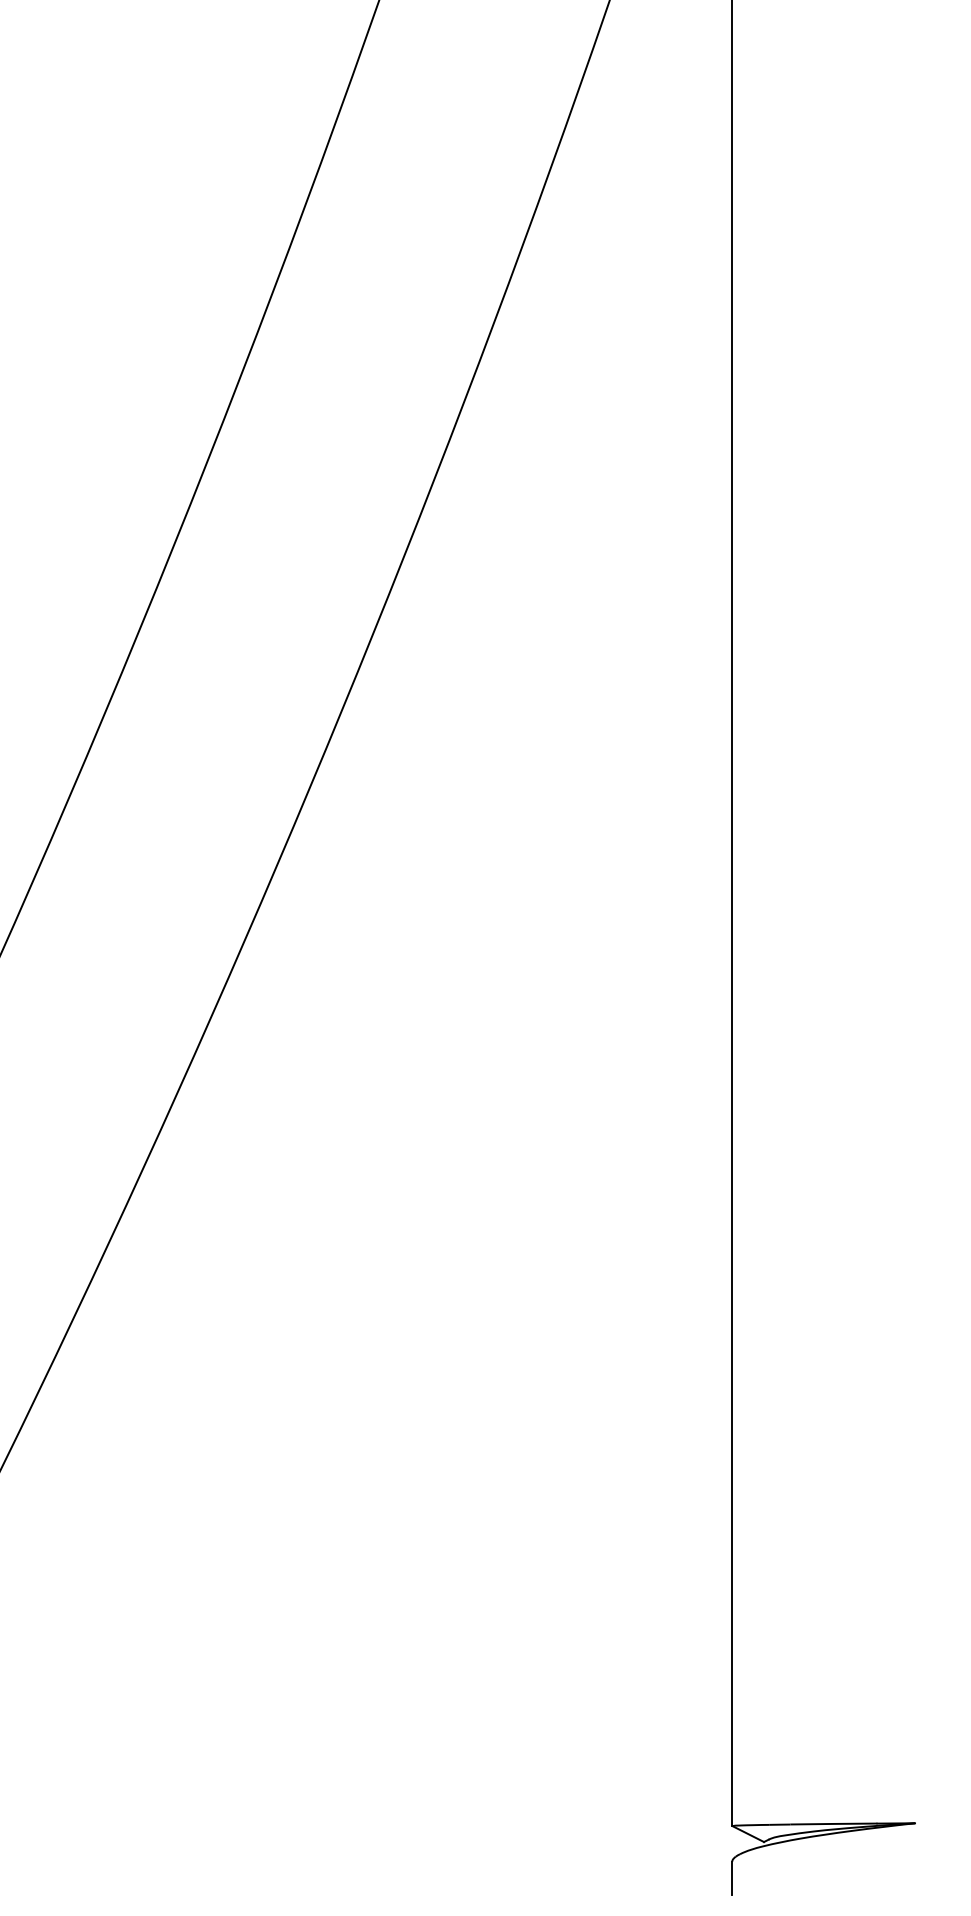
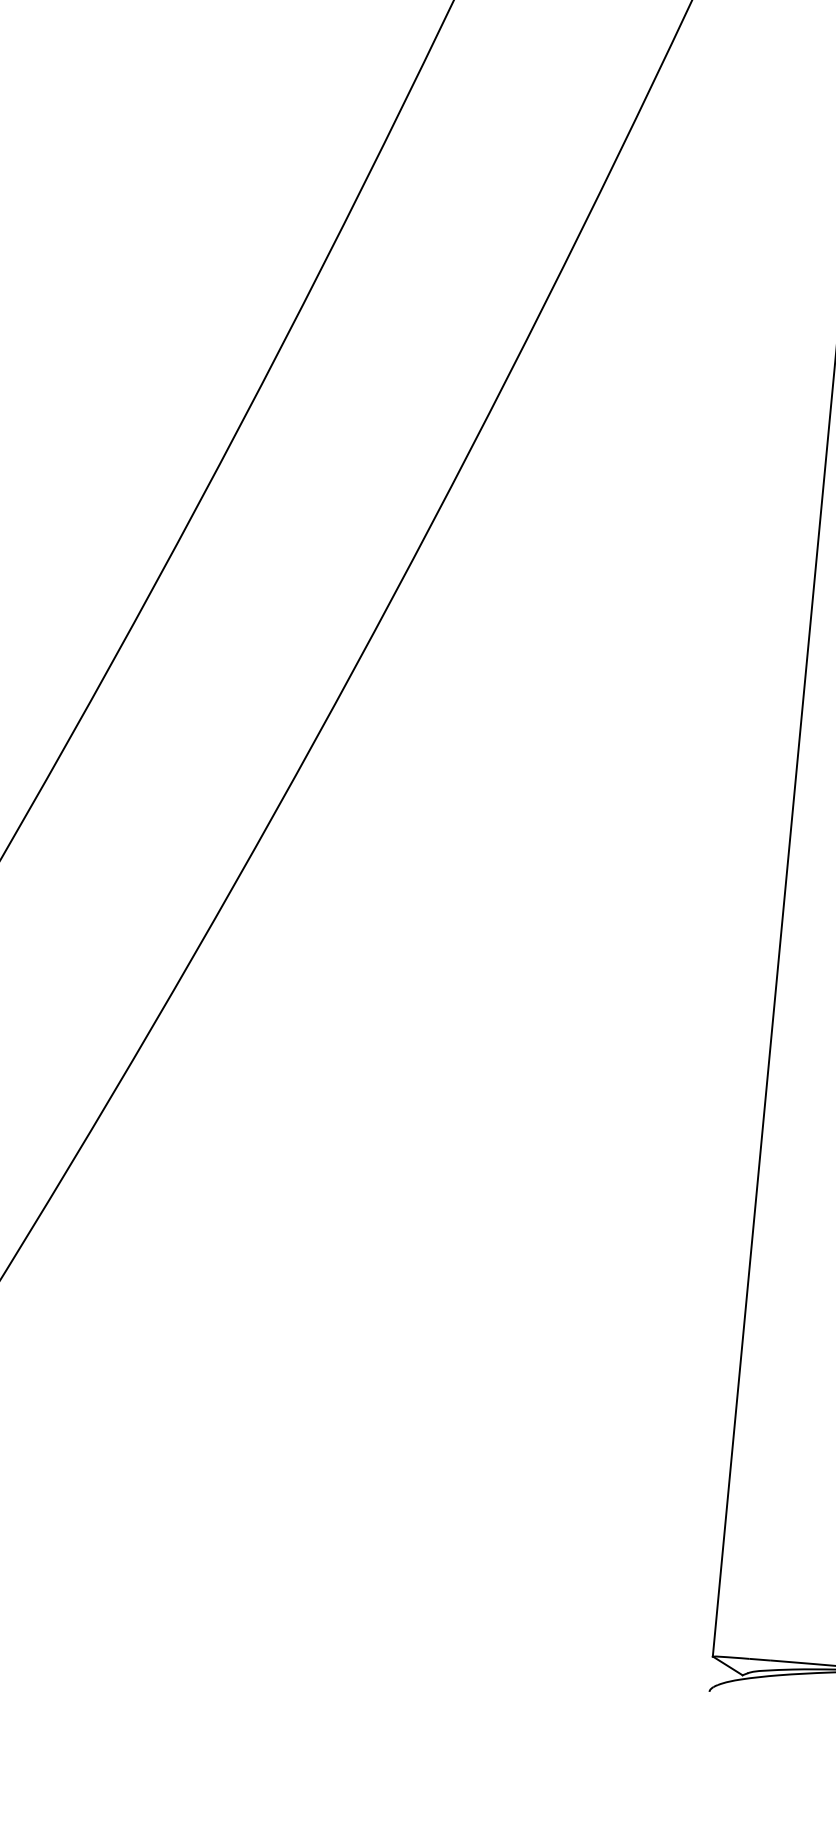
line: (732, 1877) -> (708, 1707), removed

